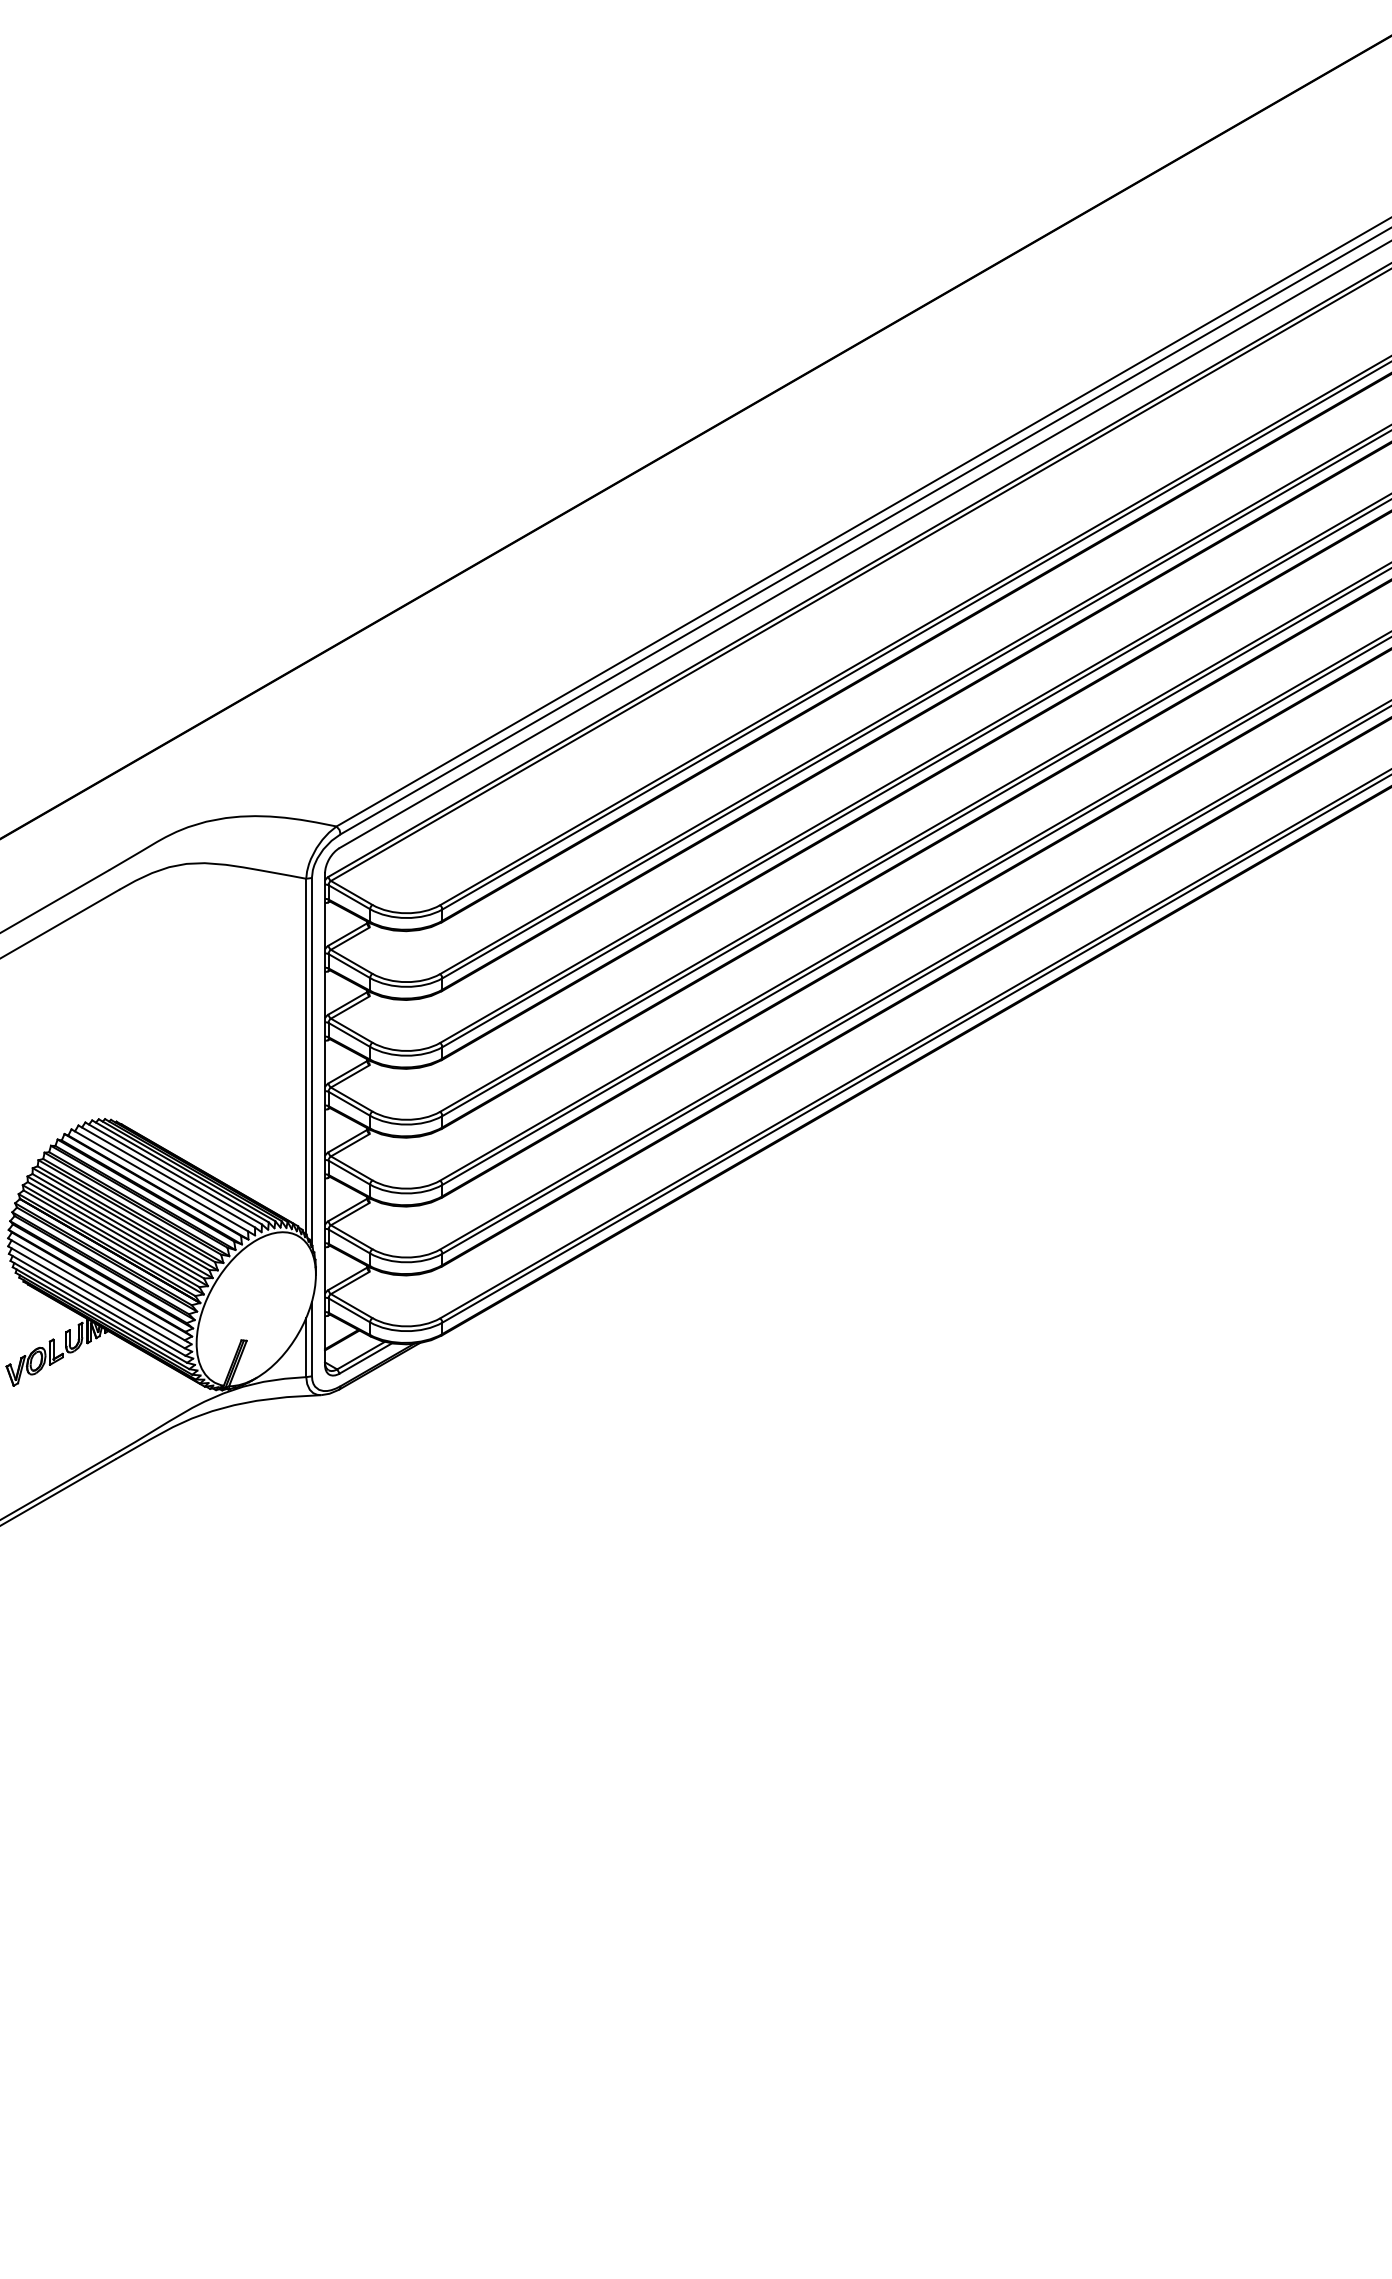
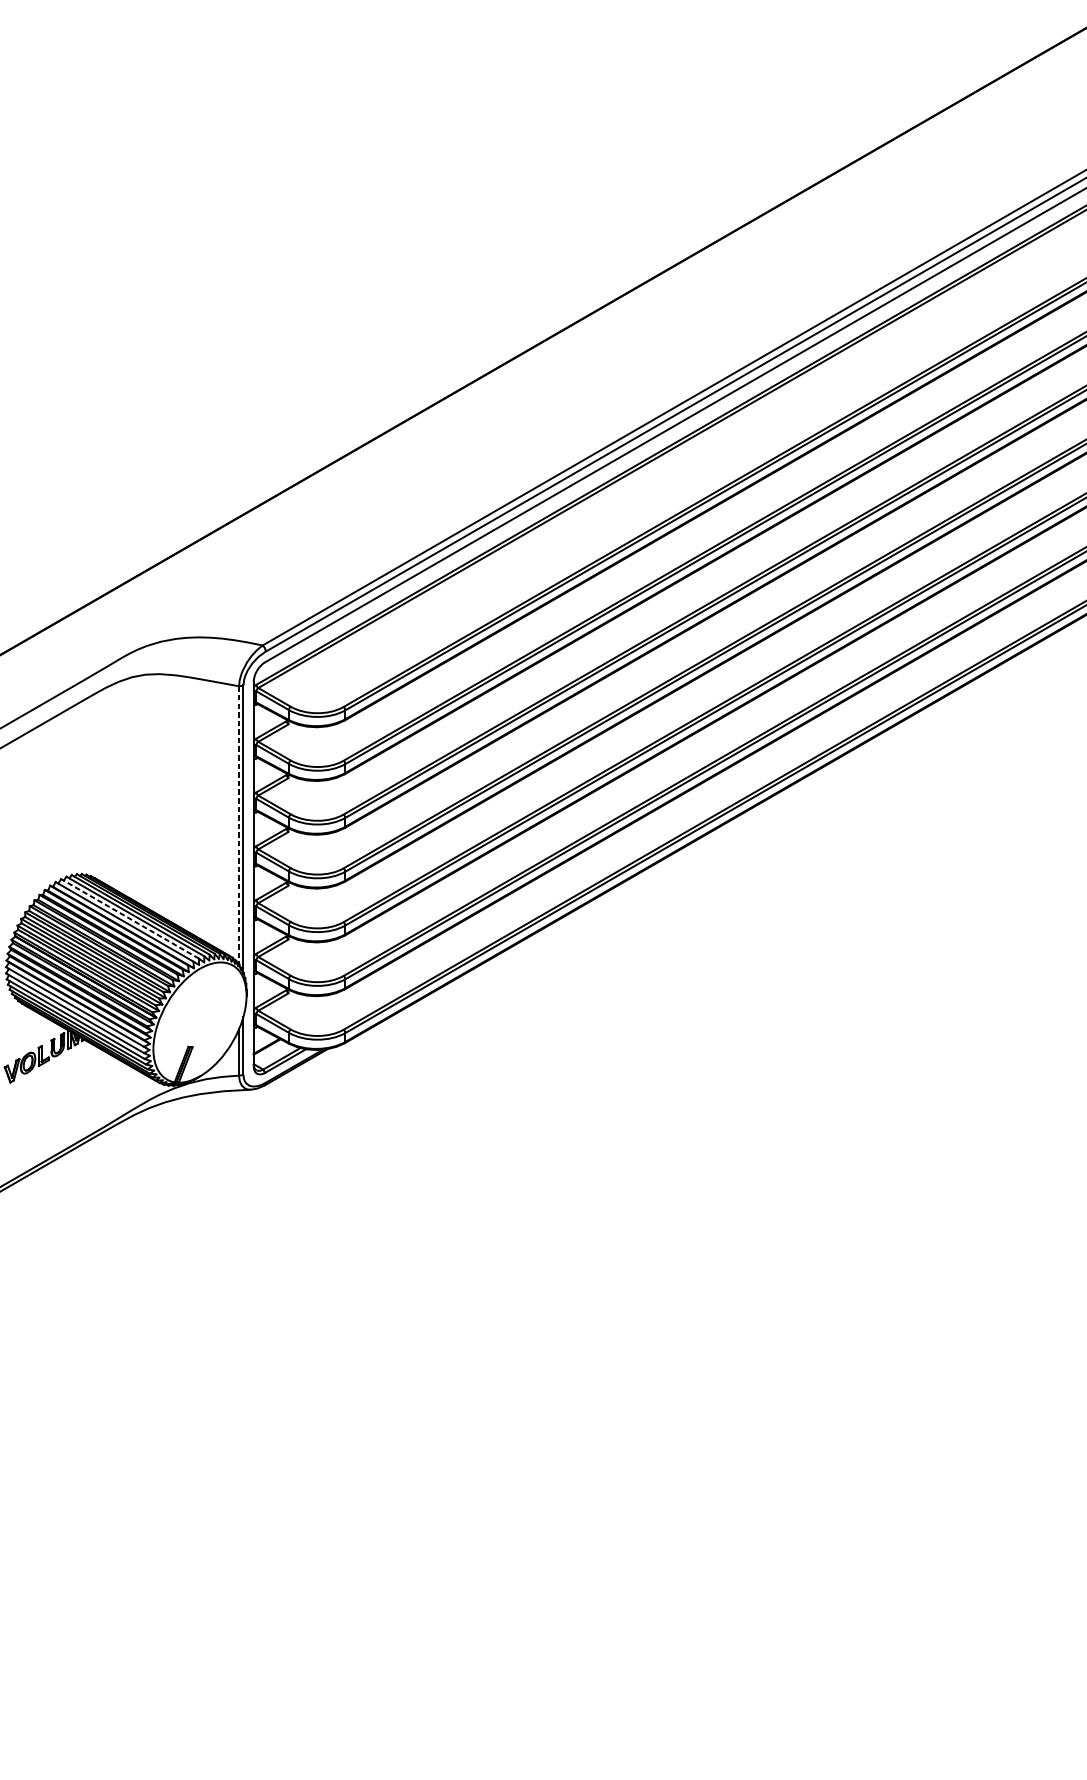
line: (306, 1056) -> (239, 825), solid -> dashed
line: (166, 1176) -> (129, 918), solid -> dashed

